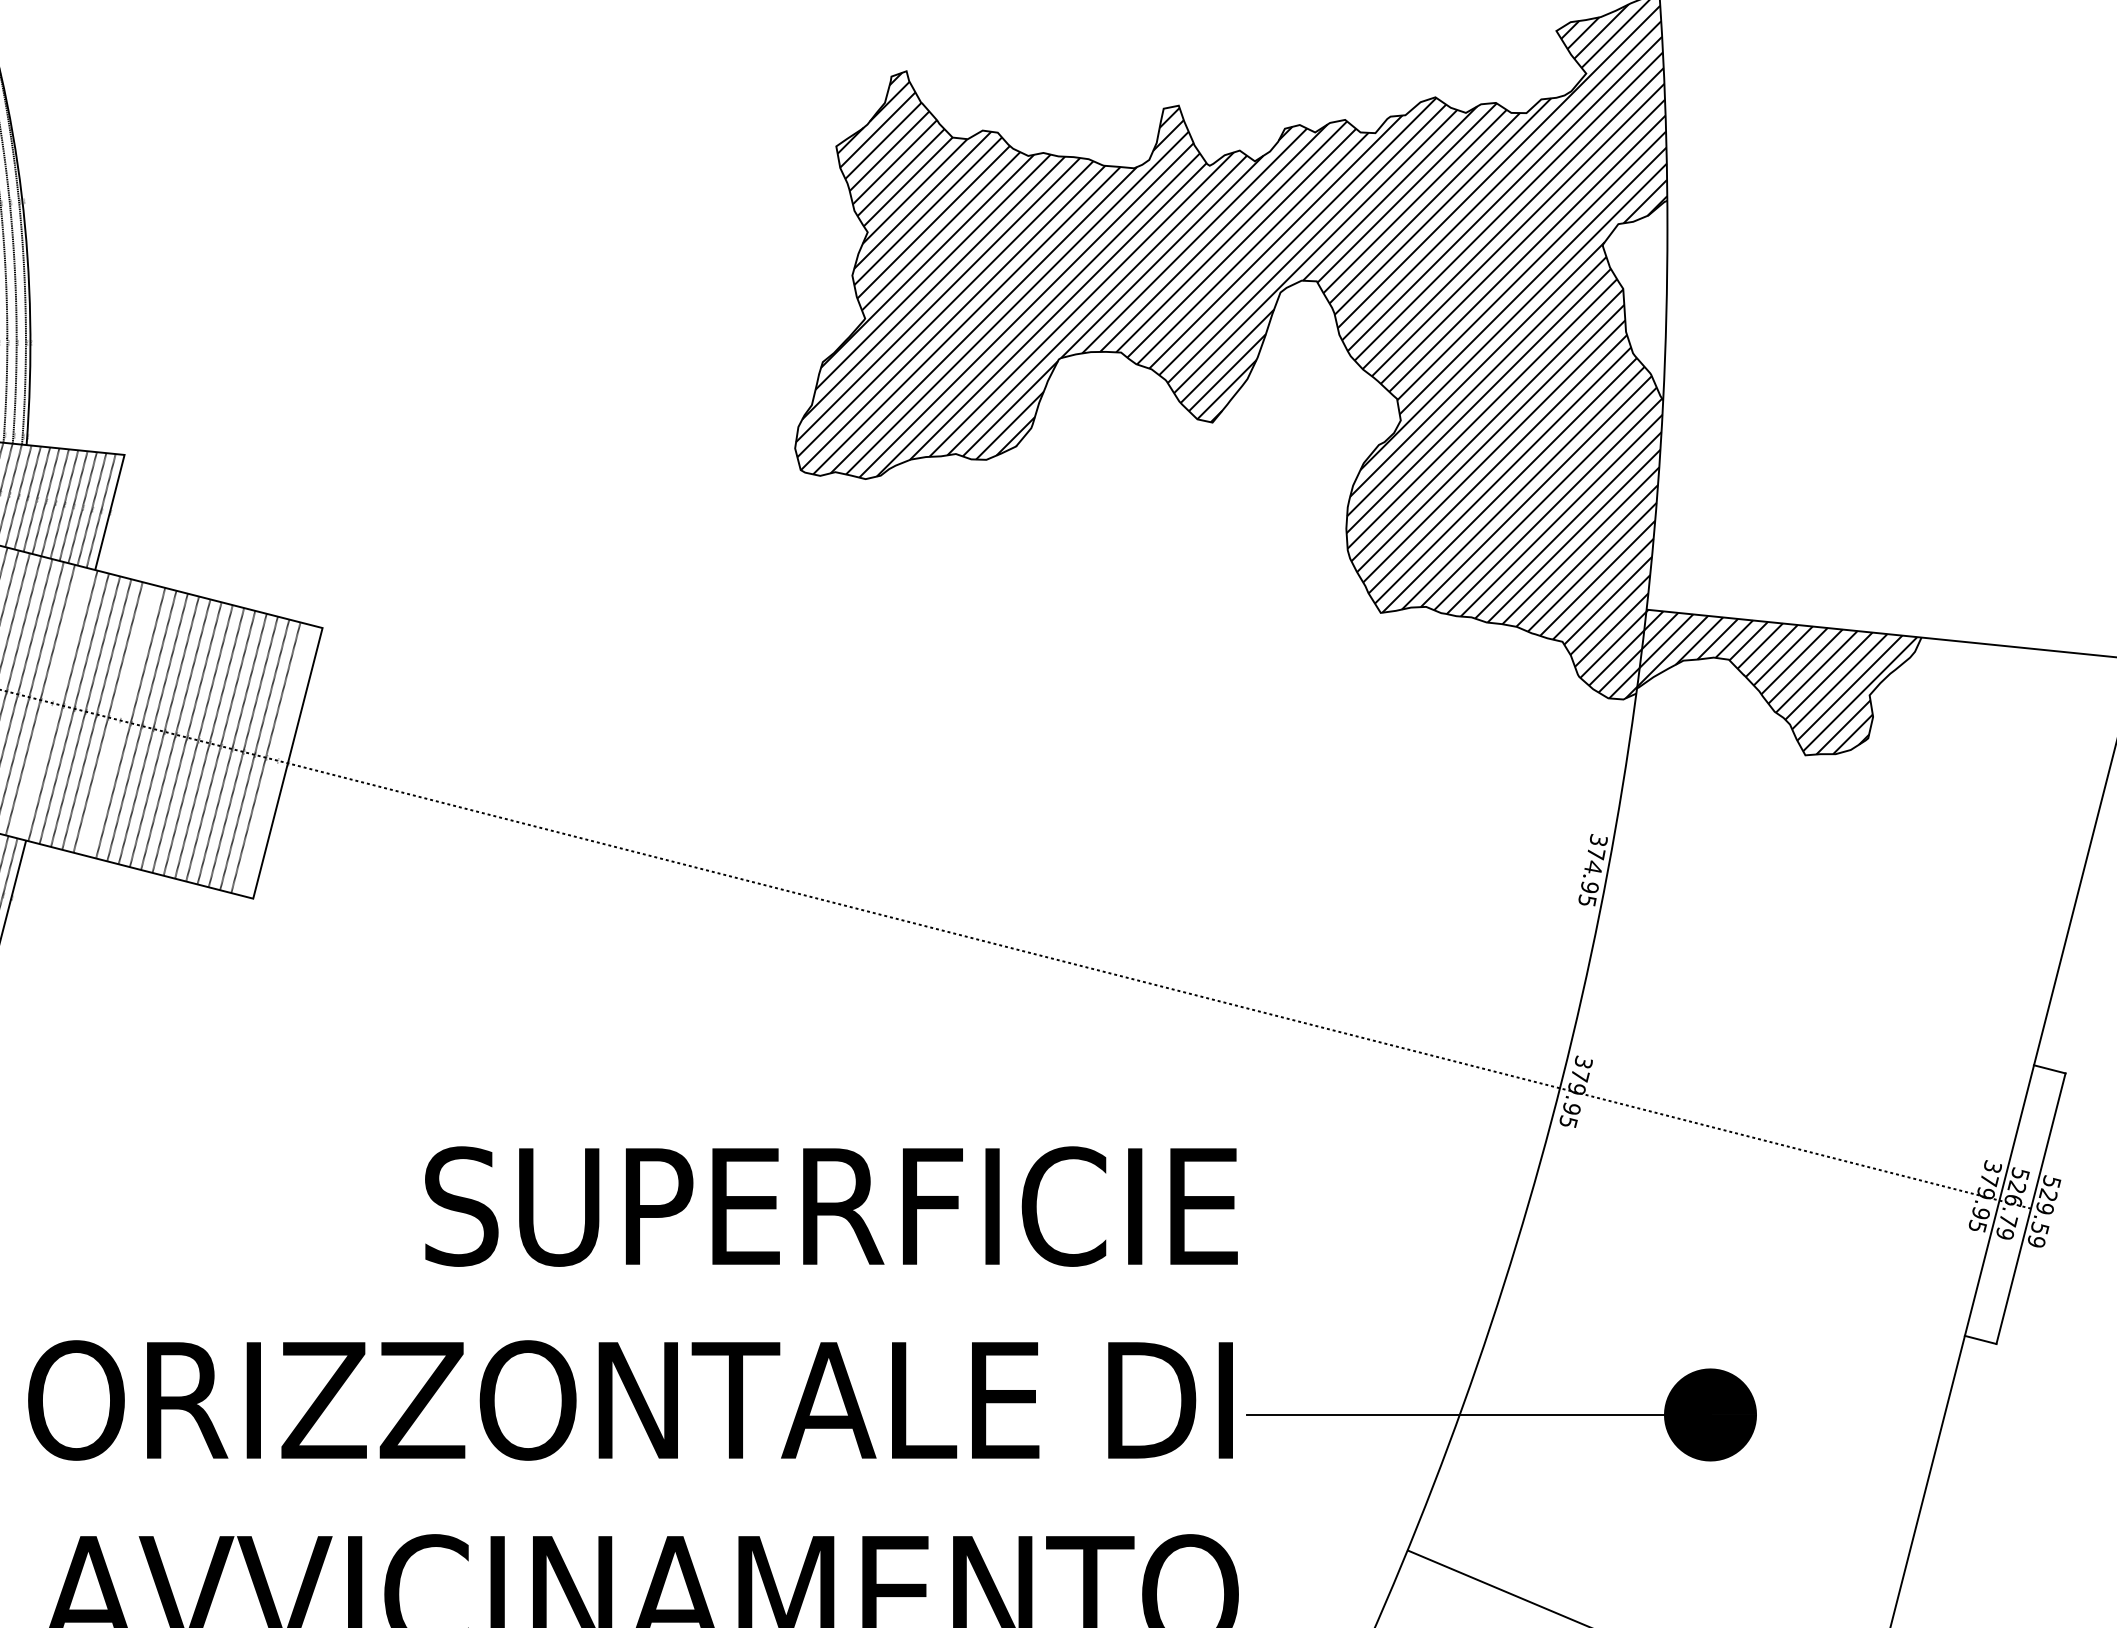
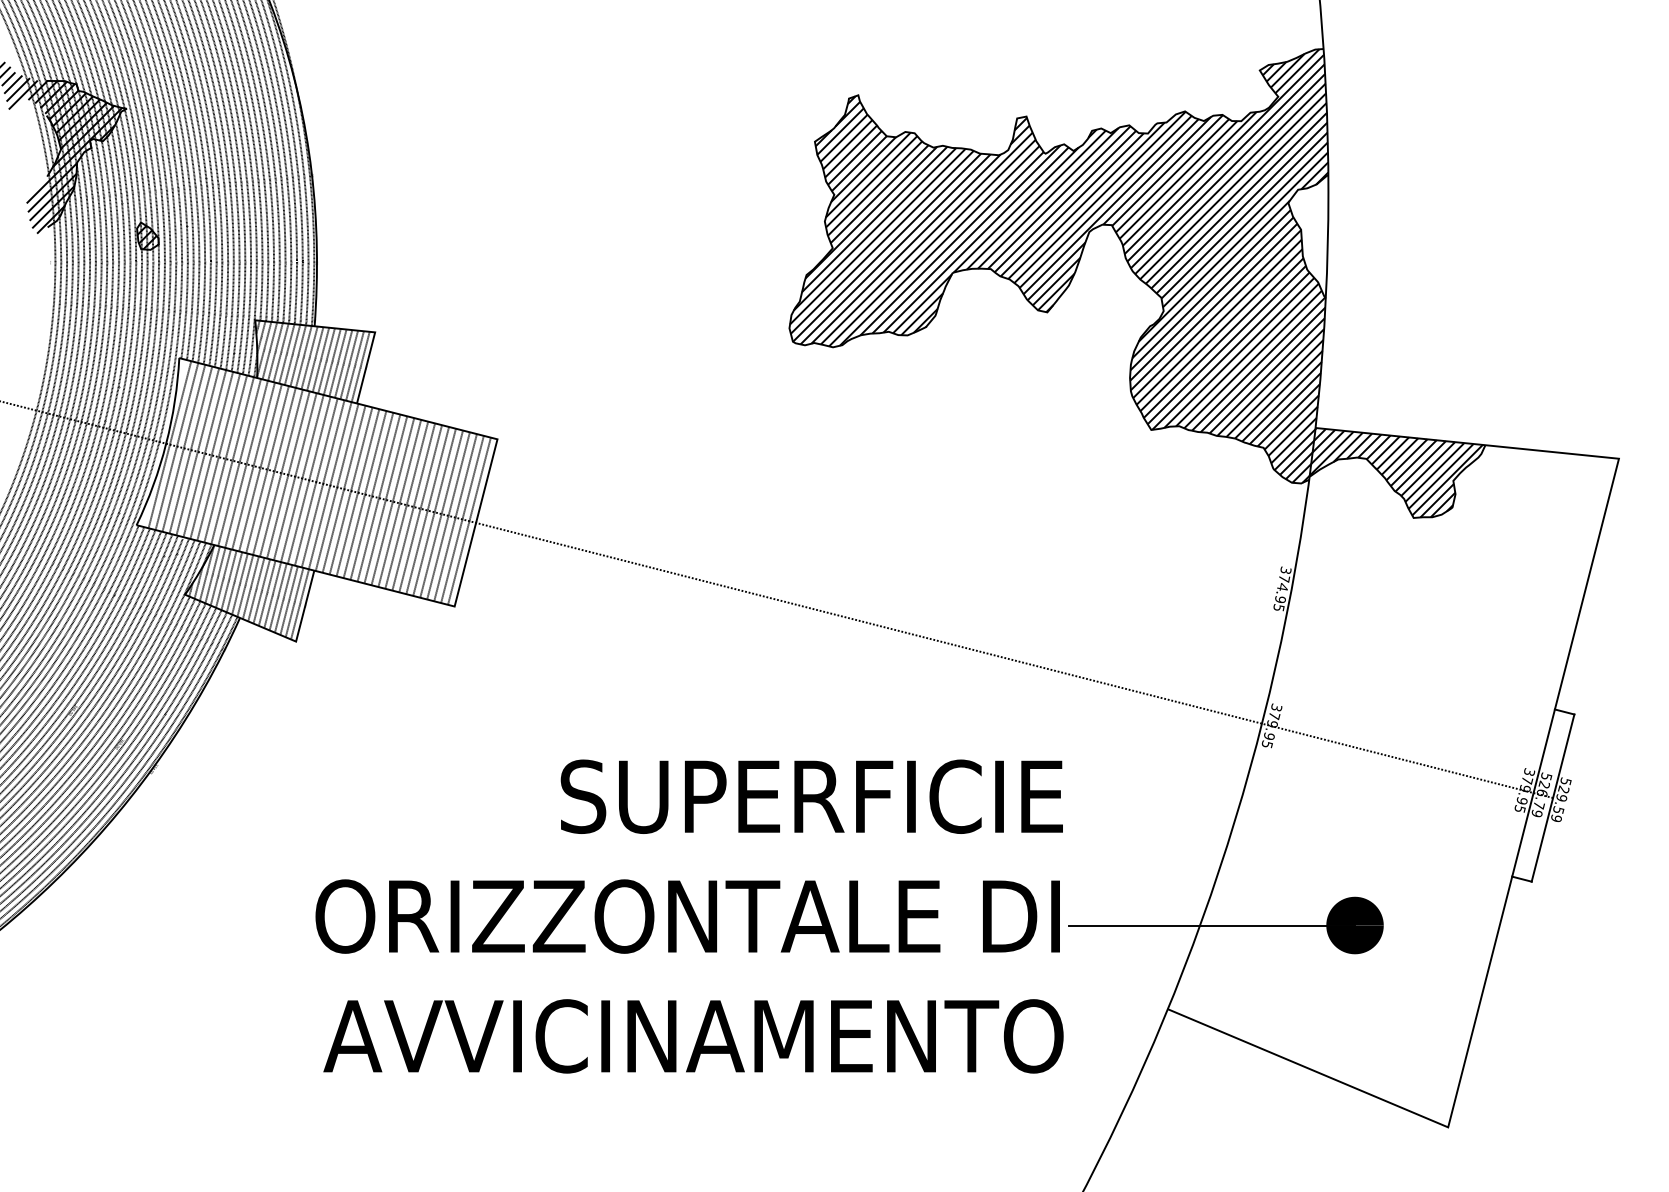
line: (50, 702) -> (329, 485), added
line: (118, 718) -> (371, 495), added
line: (277, 759) -> (469, 520), added

